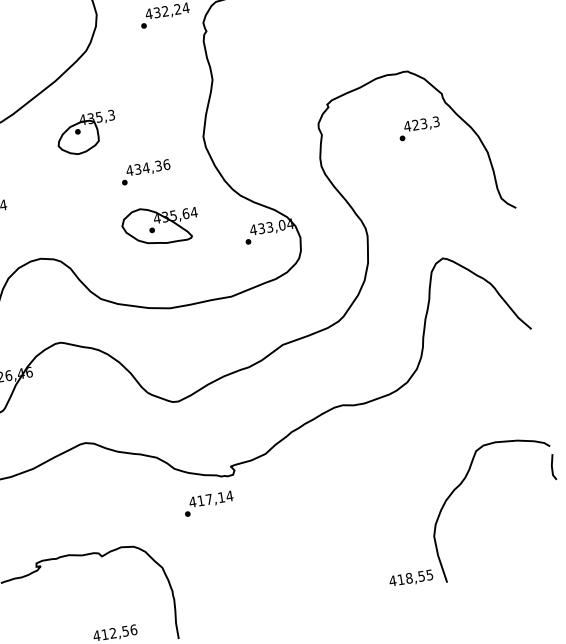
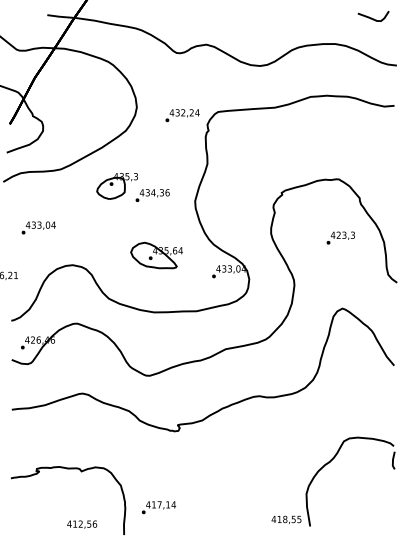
text: (418, 127) -> (340, 237), moved
text: (145, 172) -> (152, 195), moved
text: (209, 503) -> (159, 507), moved

